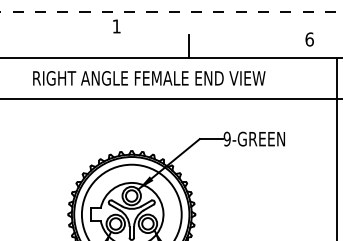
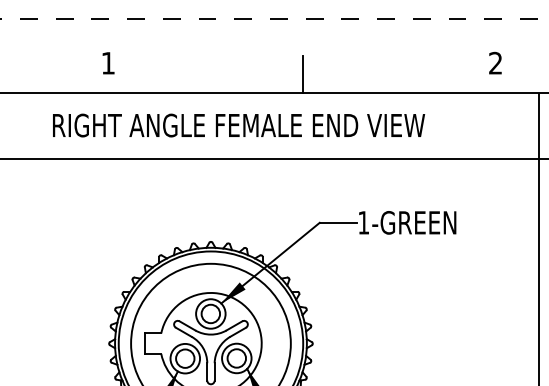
text: (116, 26) -> (107, 63), moved
text: (309, 39) -> (495, 63), 6 -> 2
text: (226, 138) -> (362, 221), 9-GREEN -> 1-GREEN

